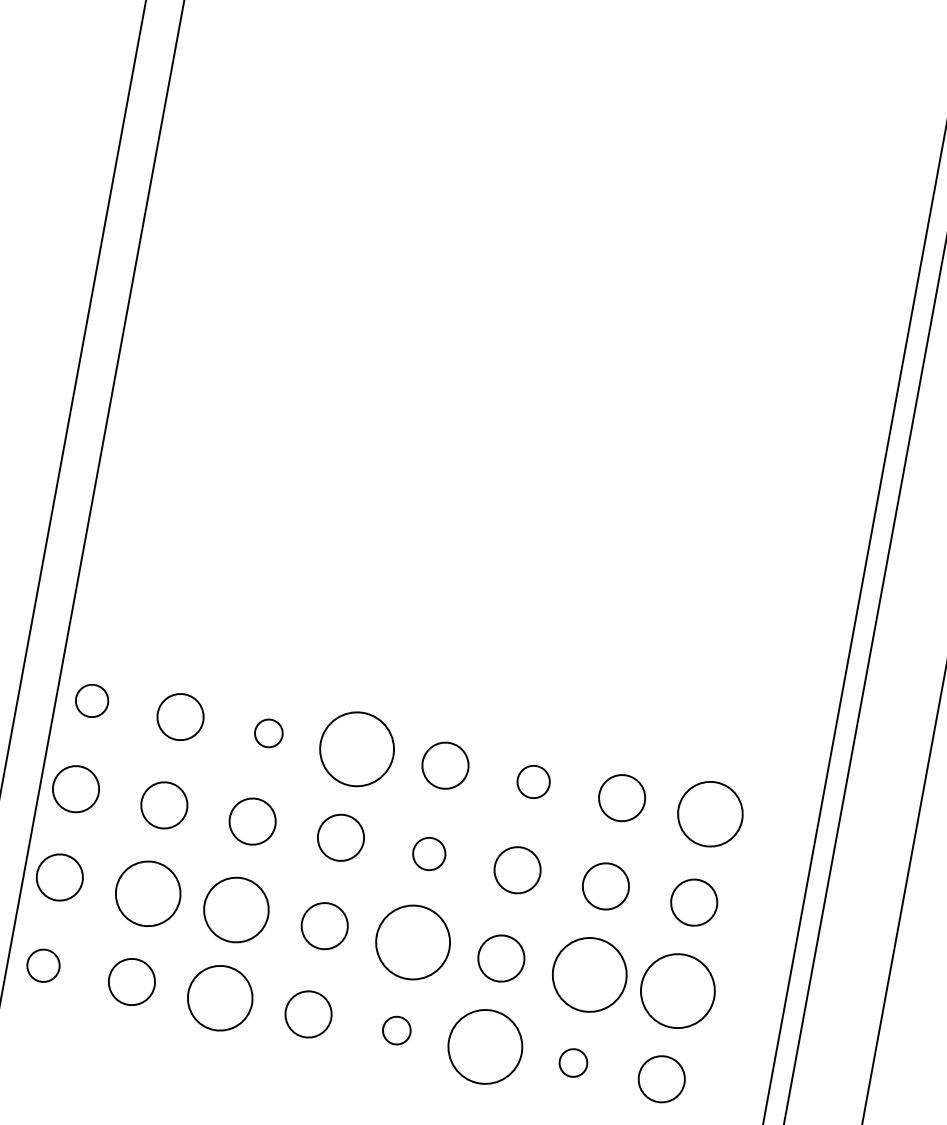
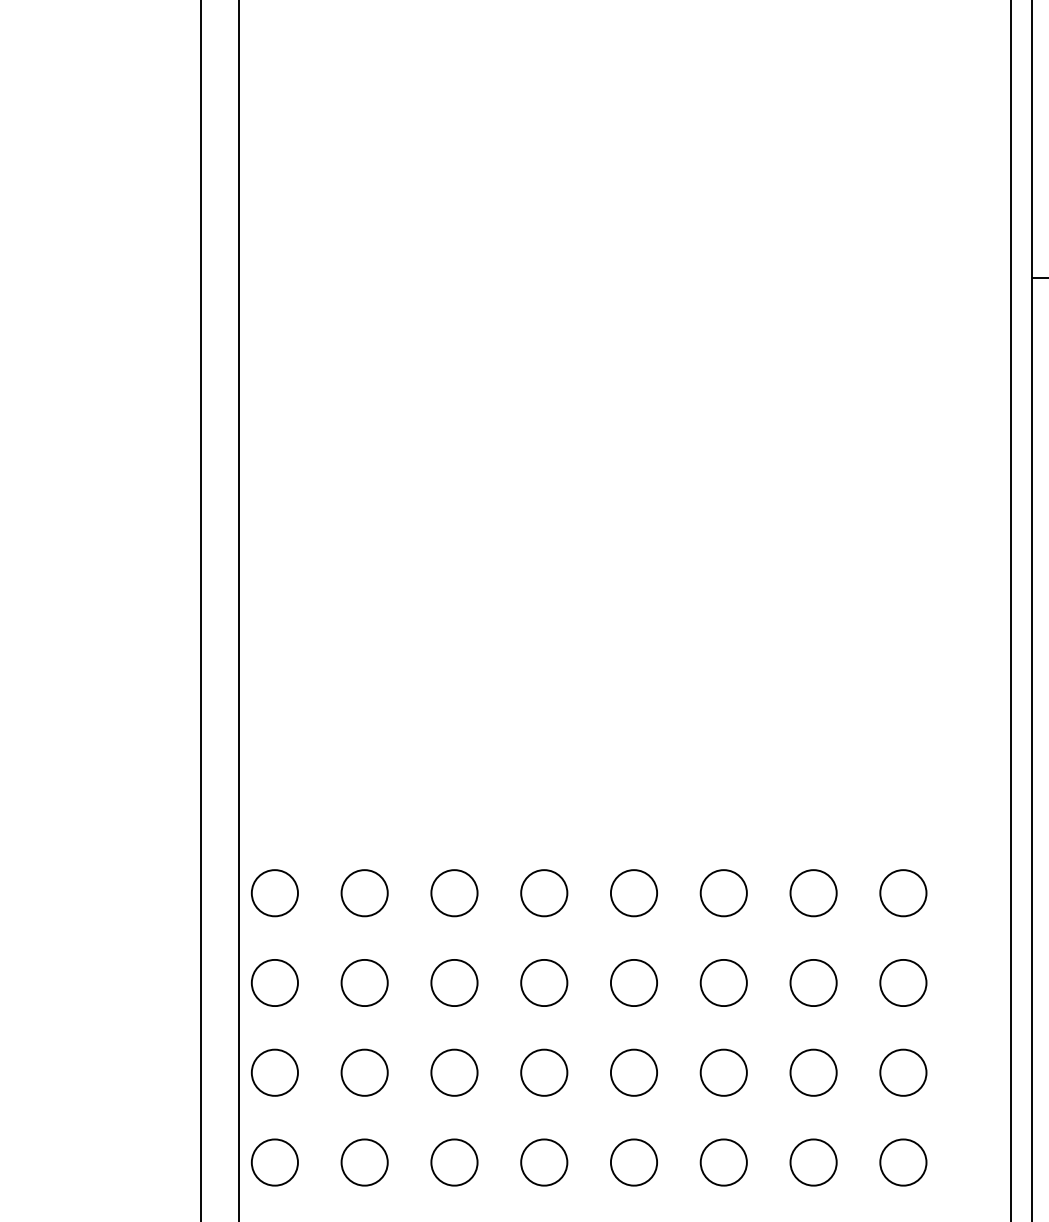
part: (91, 701) -> (274, 893), size x1.43
part: (268, 733) -> (454, 893), size x1.67
part: (357, 749) -> (544, 893), size x0.62
part: (533, 782) -> (723, 893), size x1.43
part: (710, 814) -> (903, 893), size x0.71
part: (428, 853) -> (633, 982), size x1.43
part: (148, 893) -> (364, 1072), size x0.71
part: (236, 909) -> (454, 1072), size x0.71
part: (412, 941) -> (633, 1072), size x0.62
part: (43, 965) -> (274, 1162), size x1.43
part: (589, 974) -> (813, 1072), size x0.62
part: (678, 990) -> (903, 1072), size x0.62
part: (220, 998) -> (454, 1162), size x0.71
part: (396, 1030) -> (633, 1162), size x1.67
part: (484, 1046) -> (723, 1162), size x0.62
part: (573, 1062) -> (813, 1162), size x1.67

